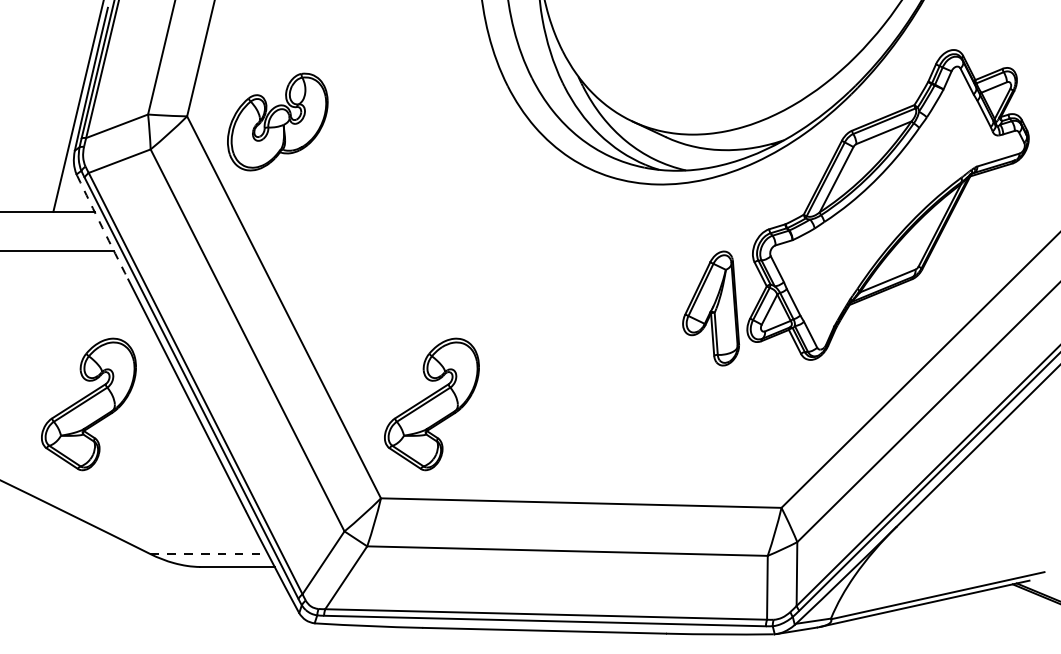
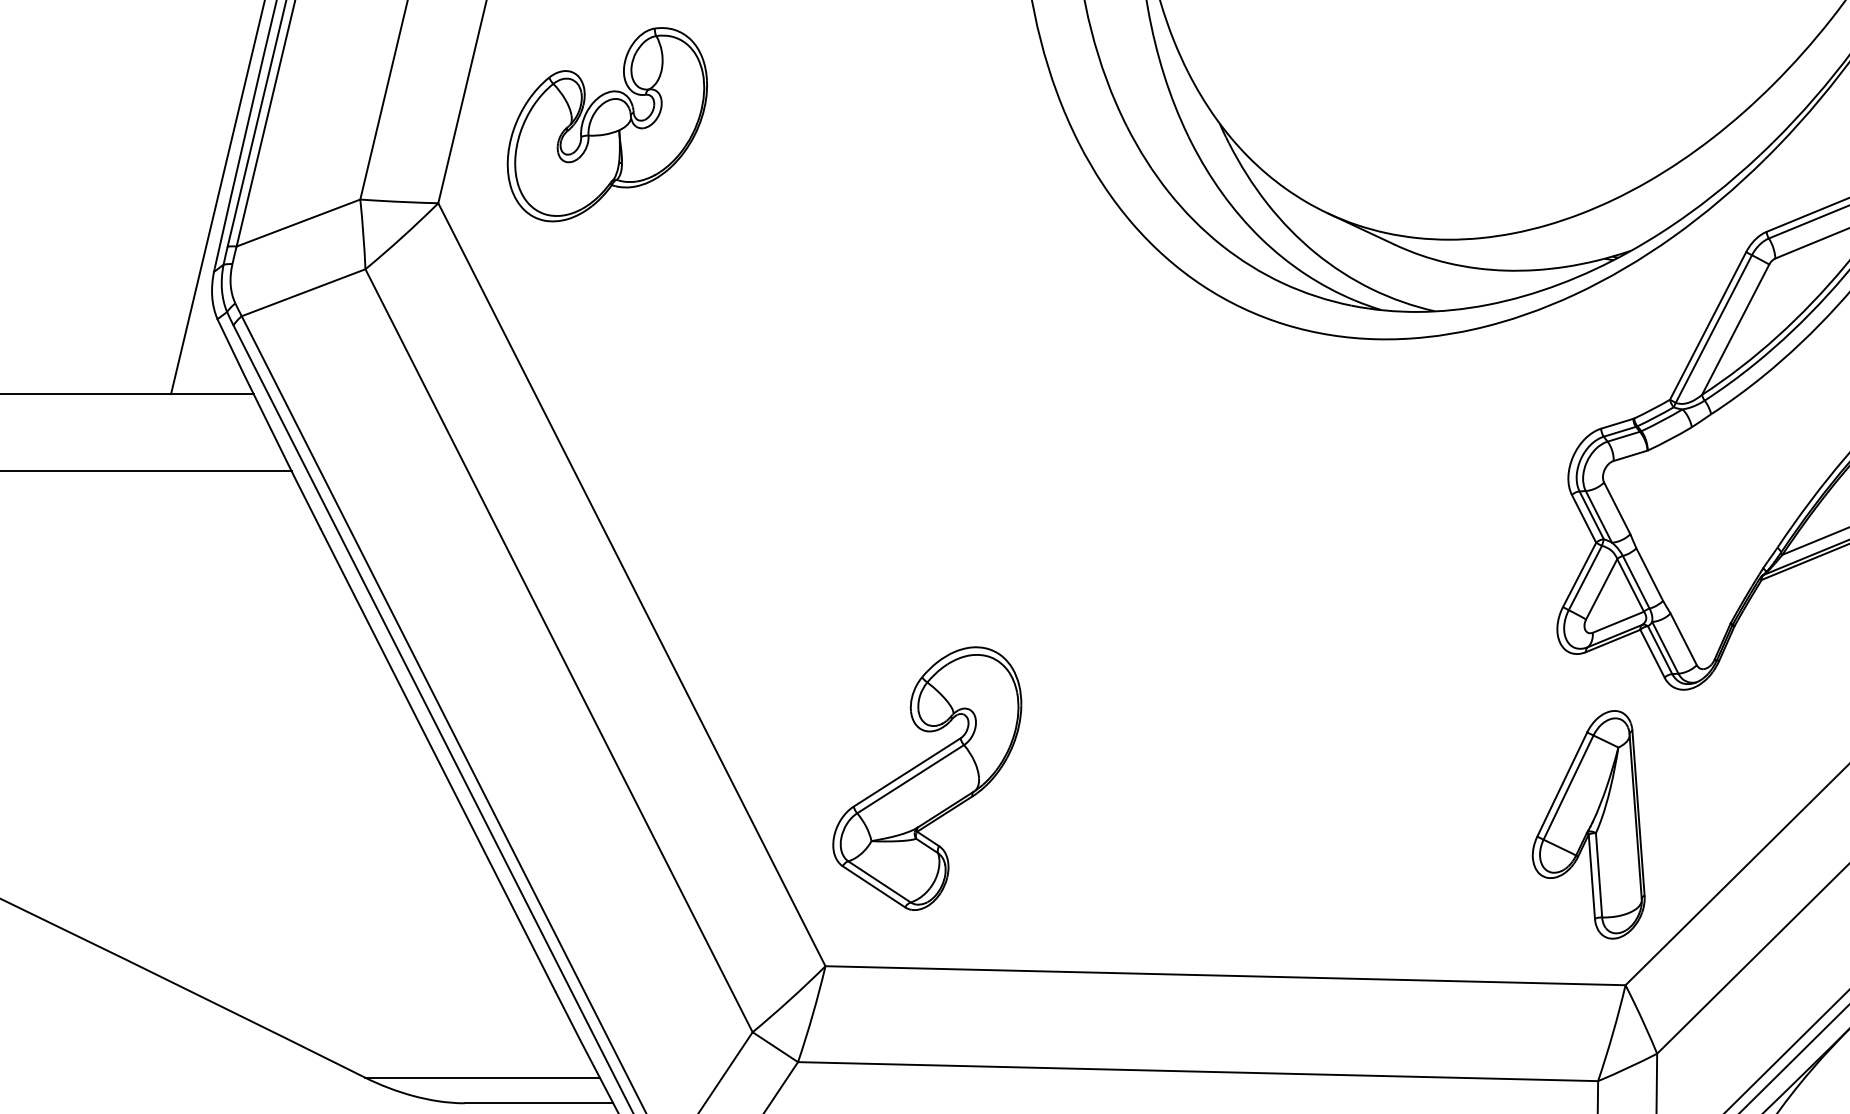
part: (277, 121) -> (606, 123), moved
arc: (102, 227) -> (269, 425), dashed -> solid
part: (710, 308) -> (1587, 824), moved
part: (88, 404) -> (241, 778), removed
line: (209, 554) -> (482, 1078), dashed -> solid

